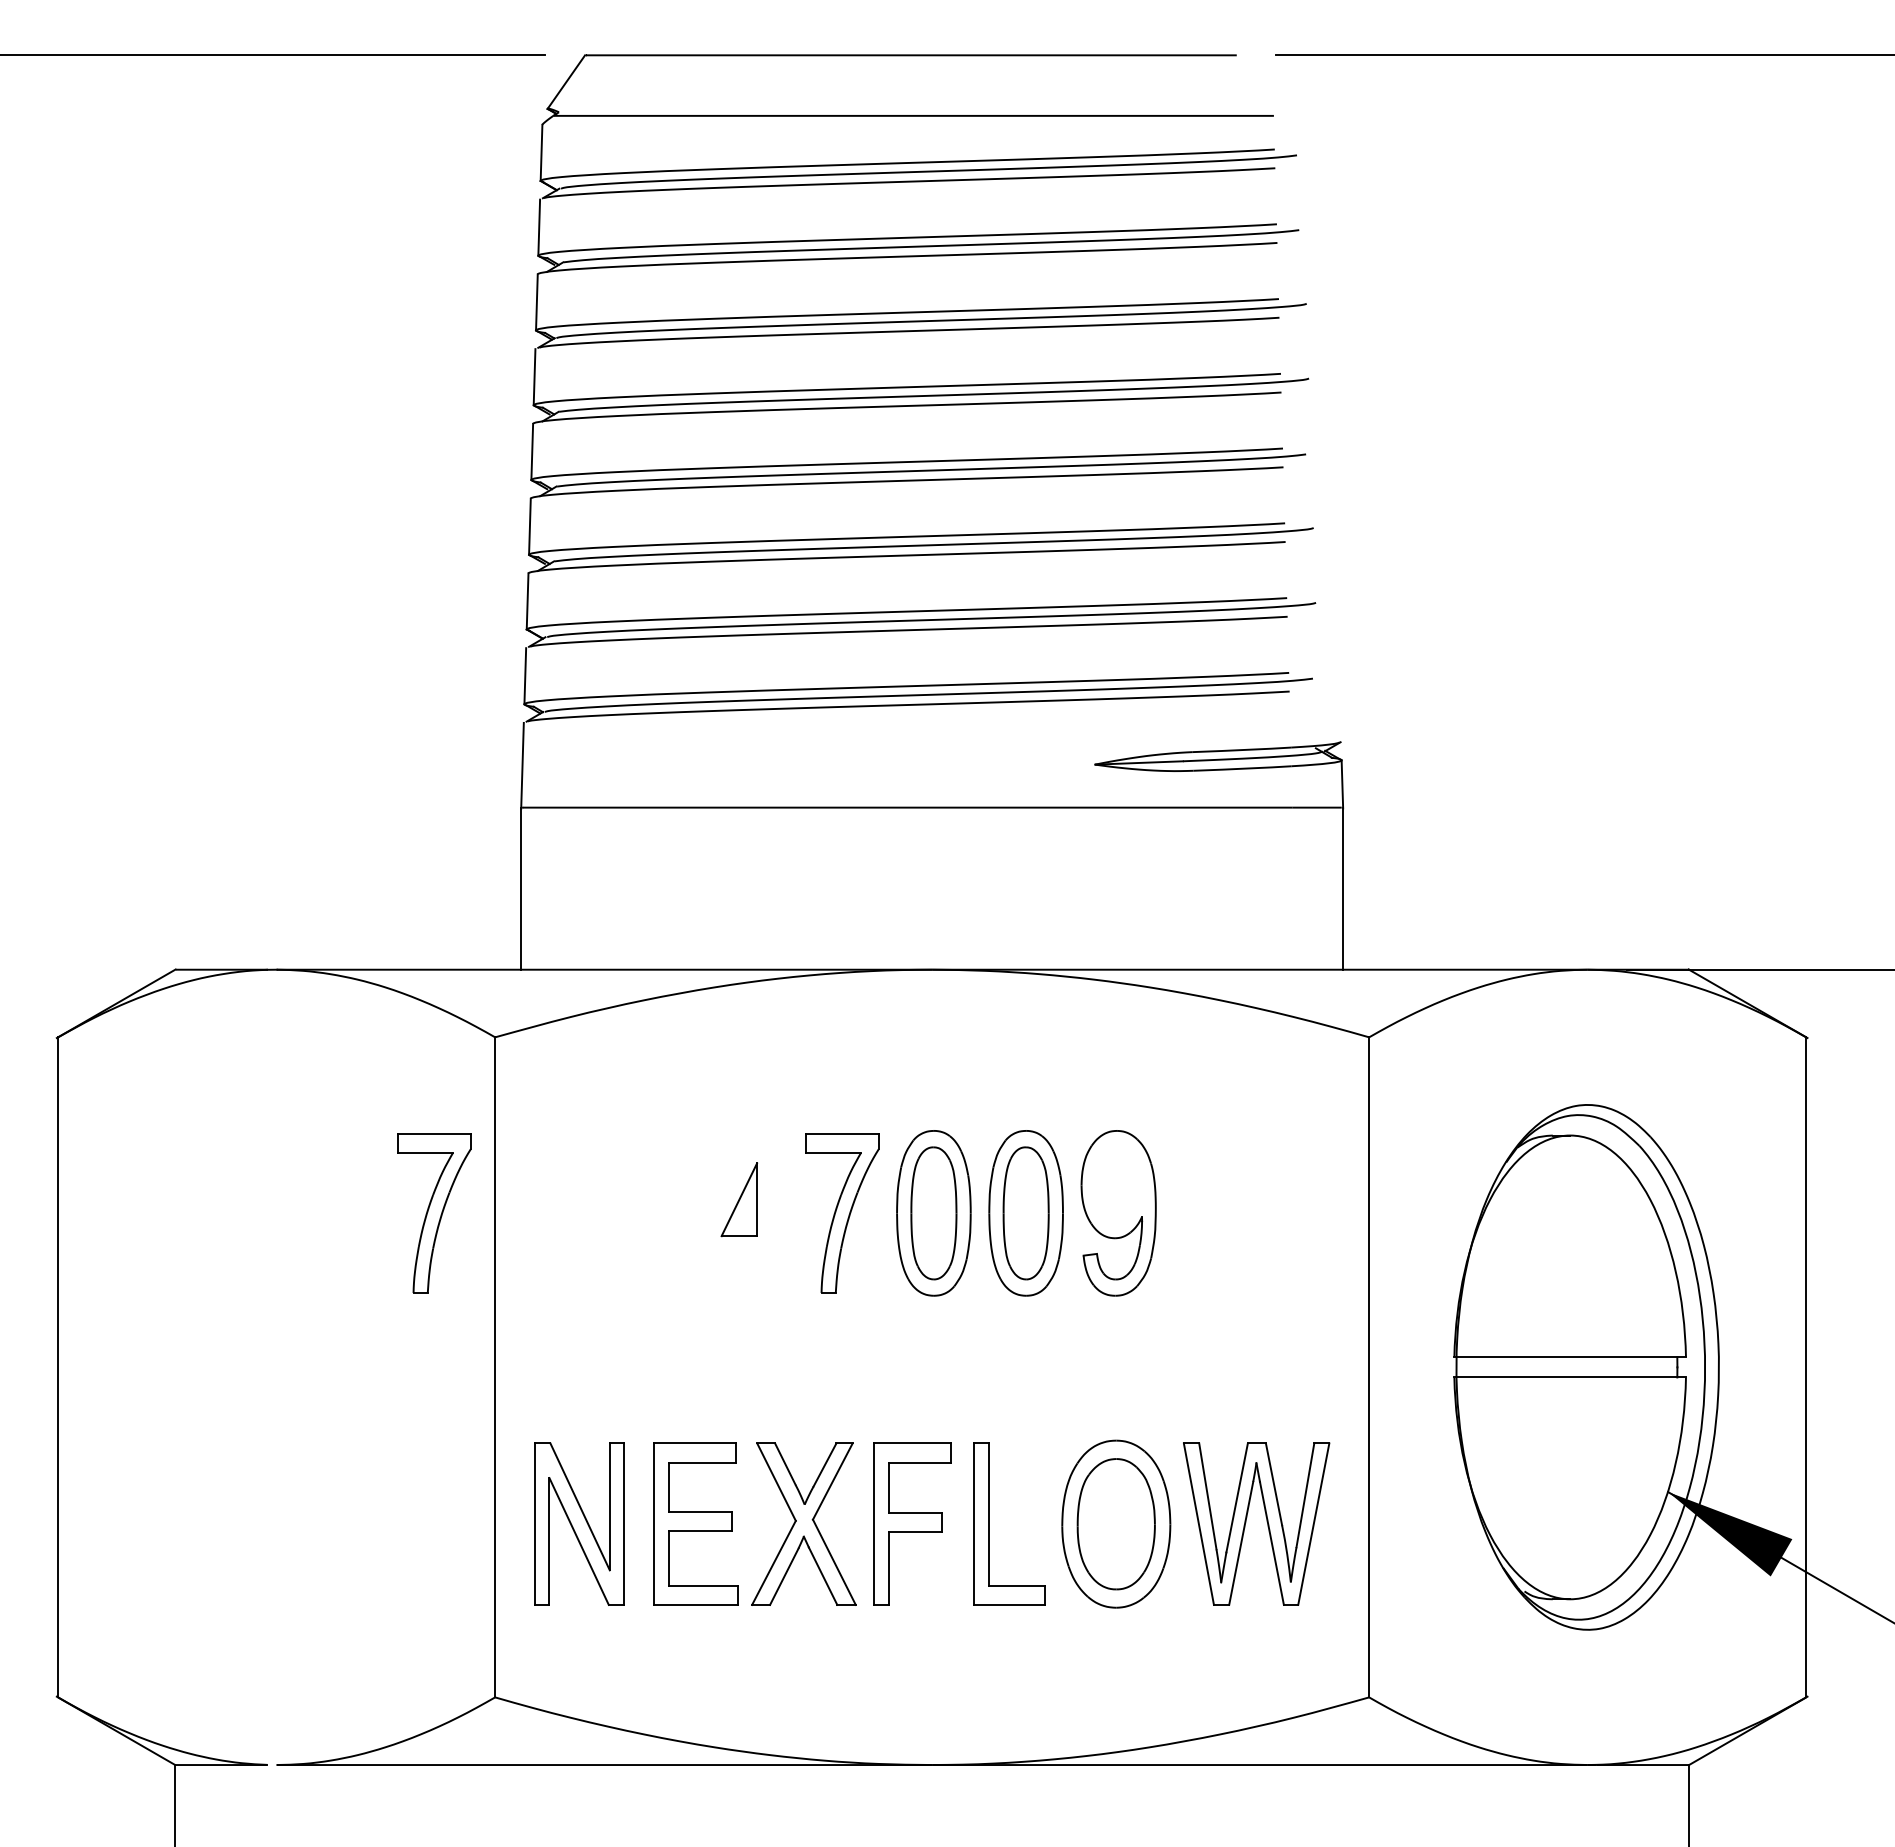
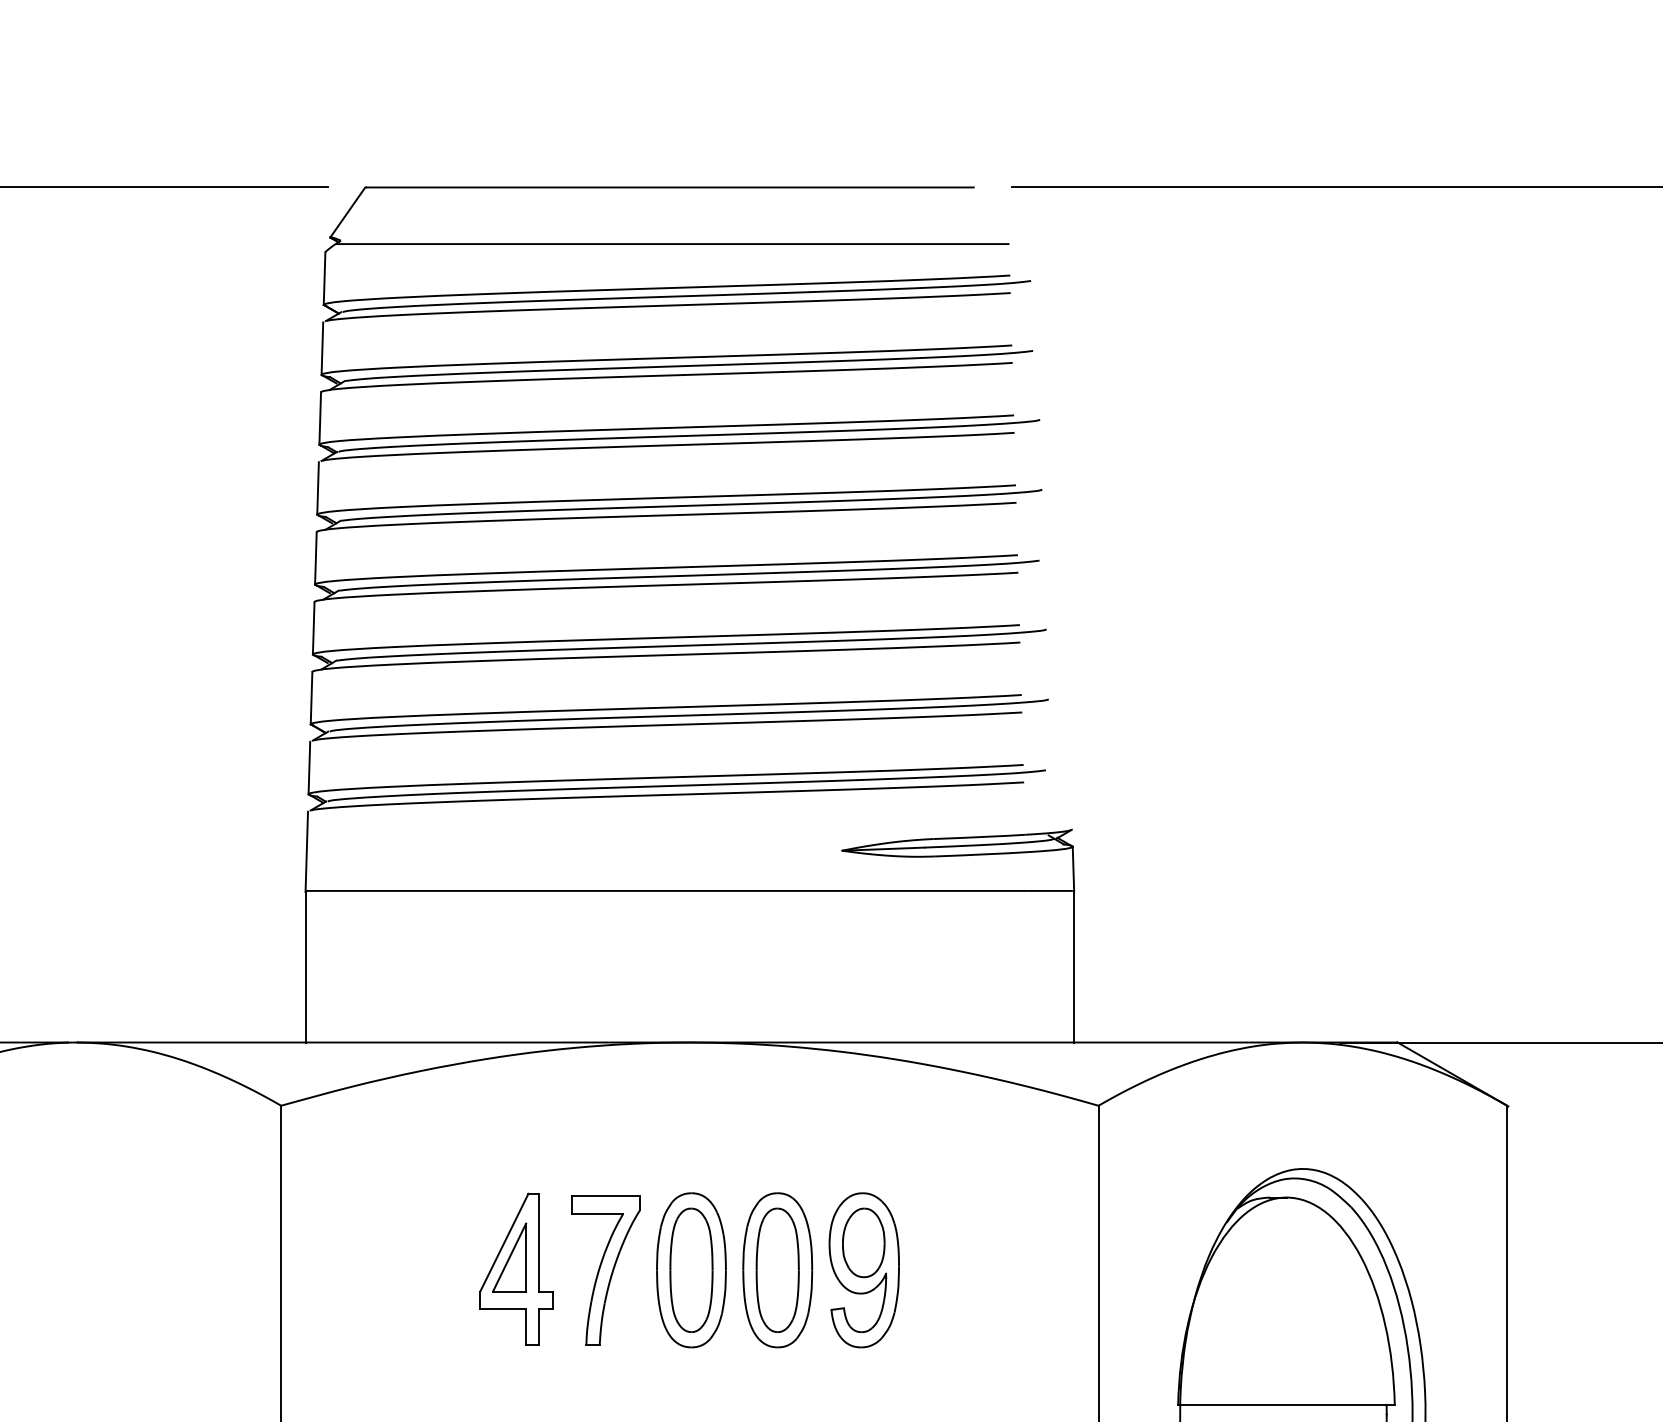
part: (1118, 1183) -> (864, 1242), added
part: (746, 1211) -> (516, 1268), added
part: (434, 1213) -> (224, 1270), removed

